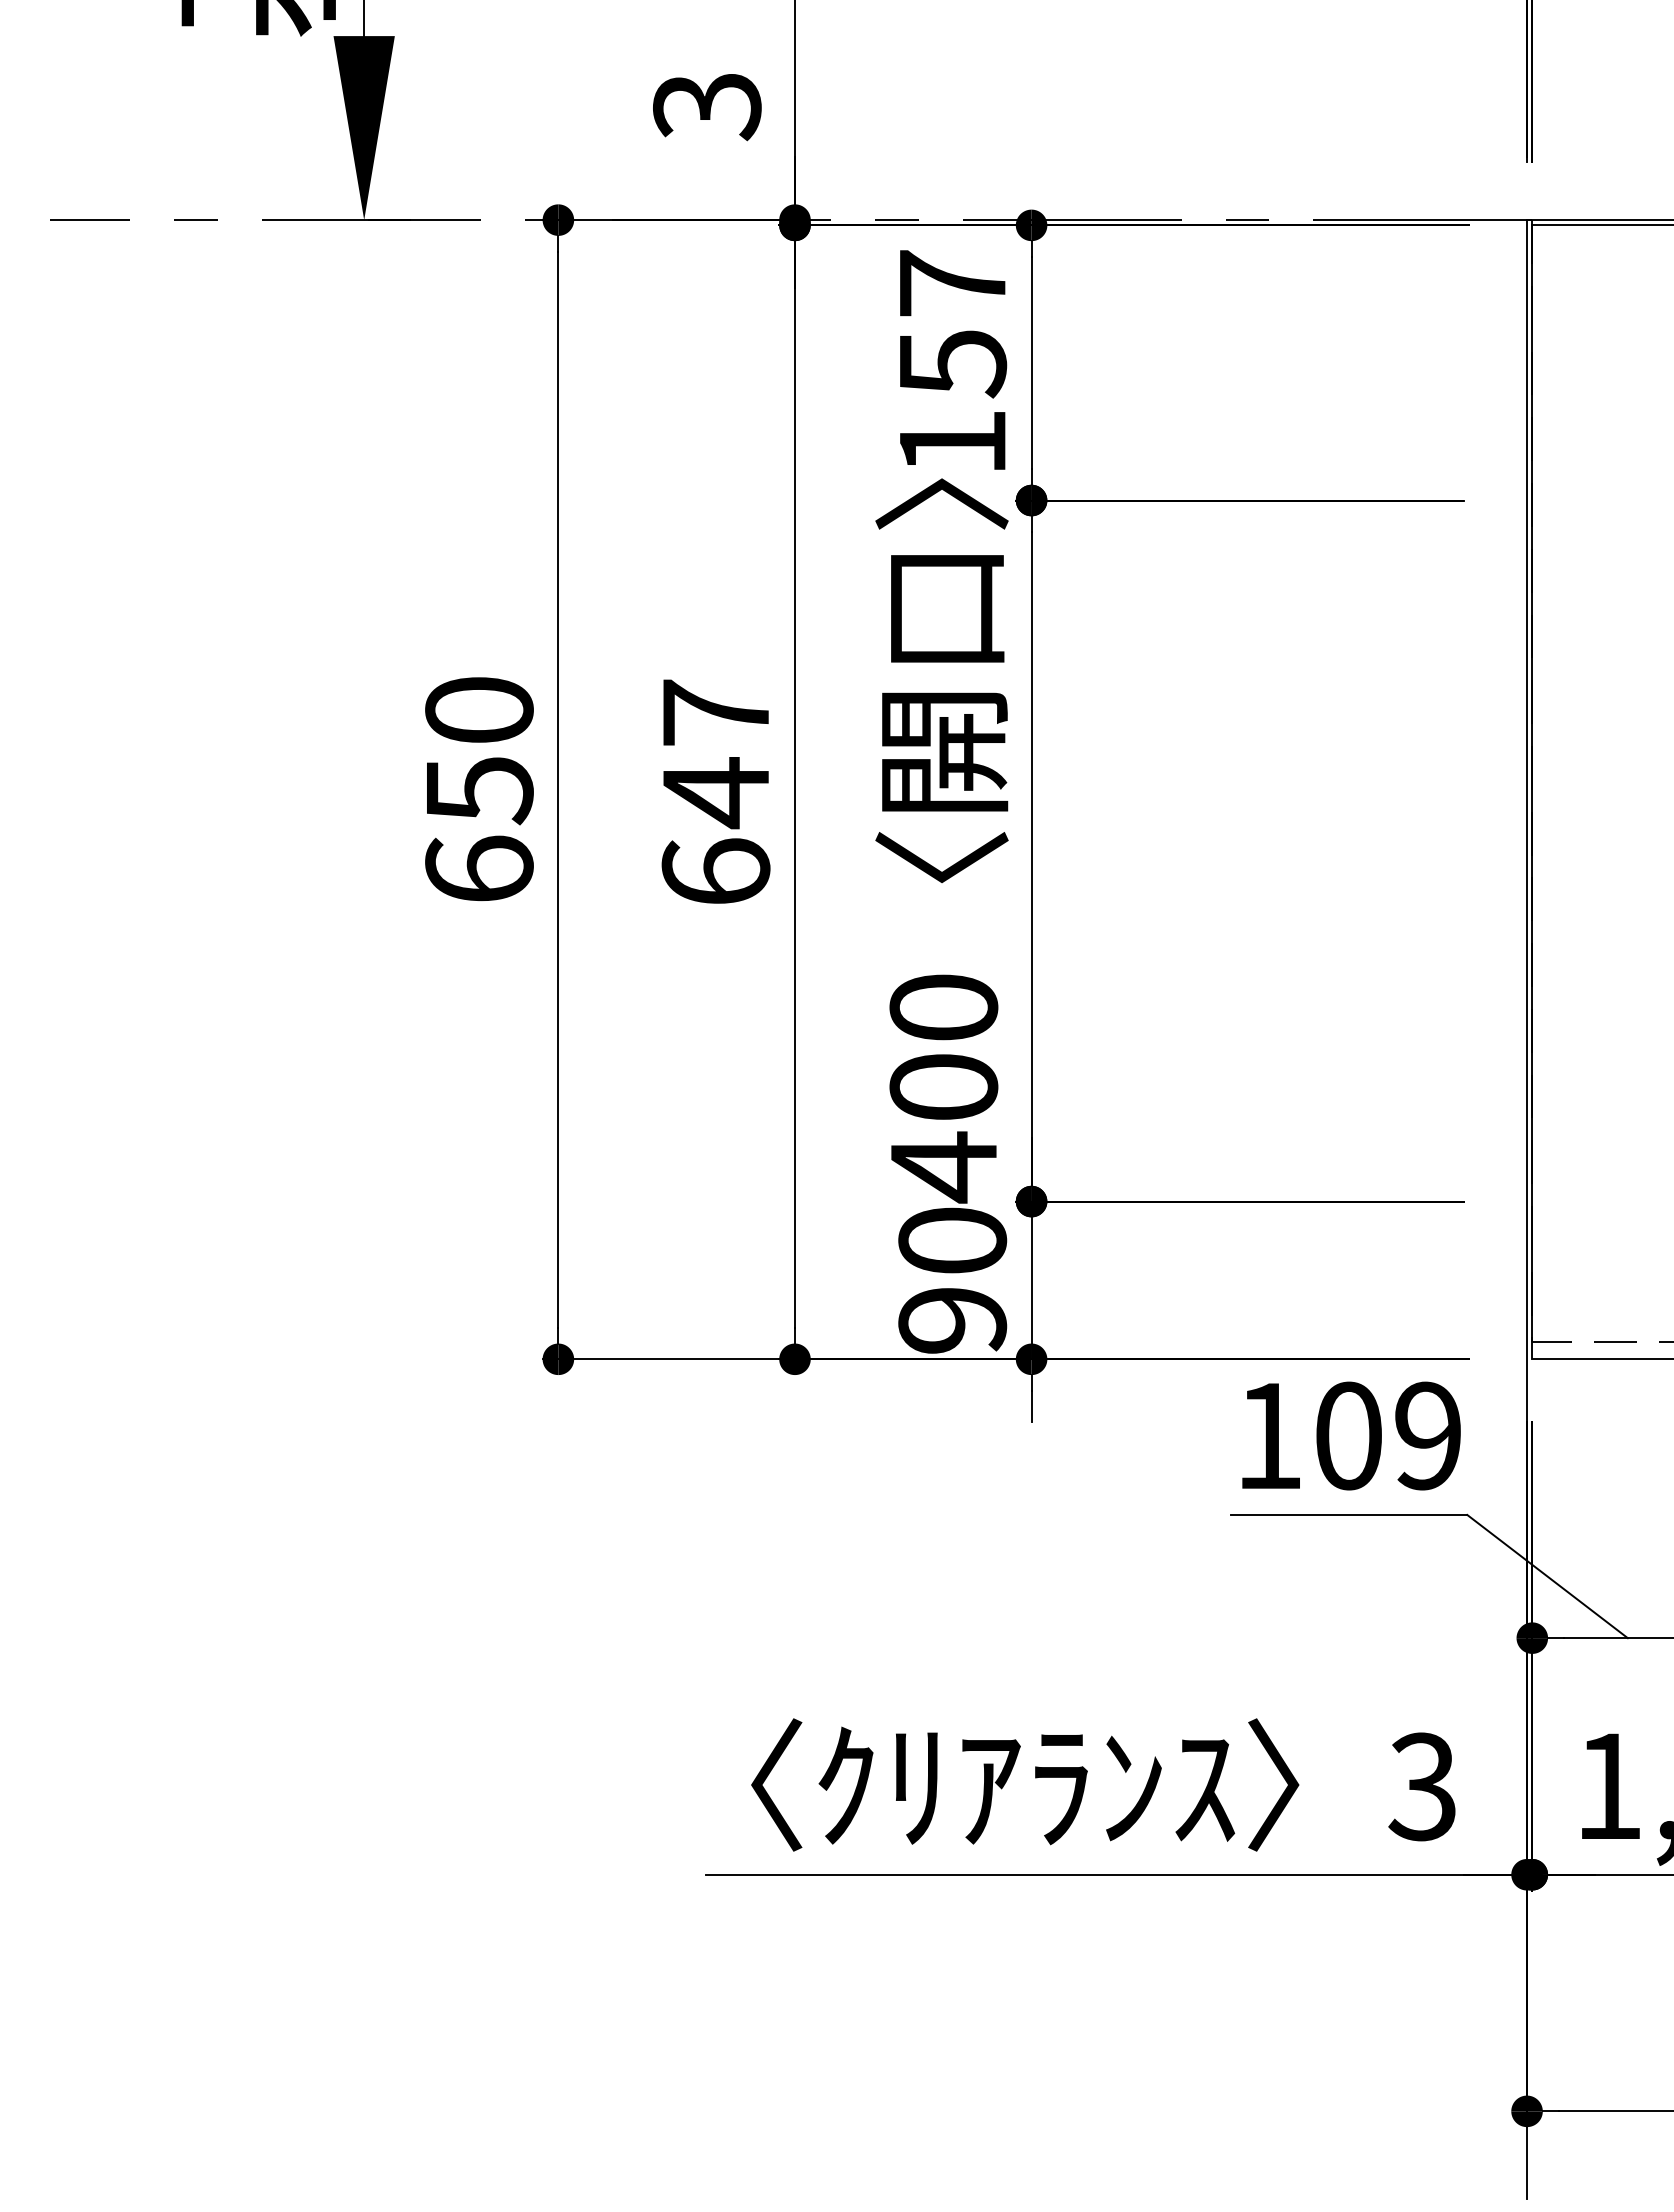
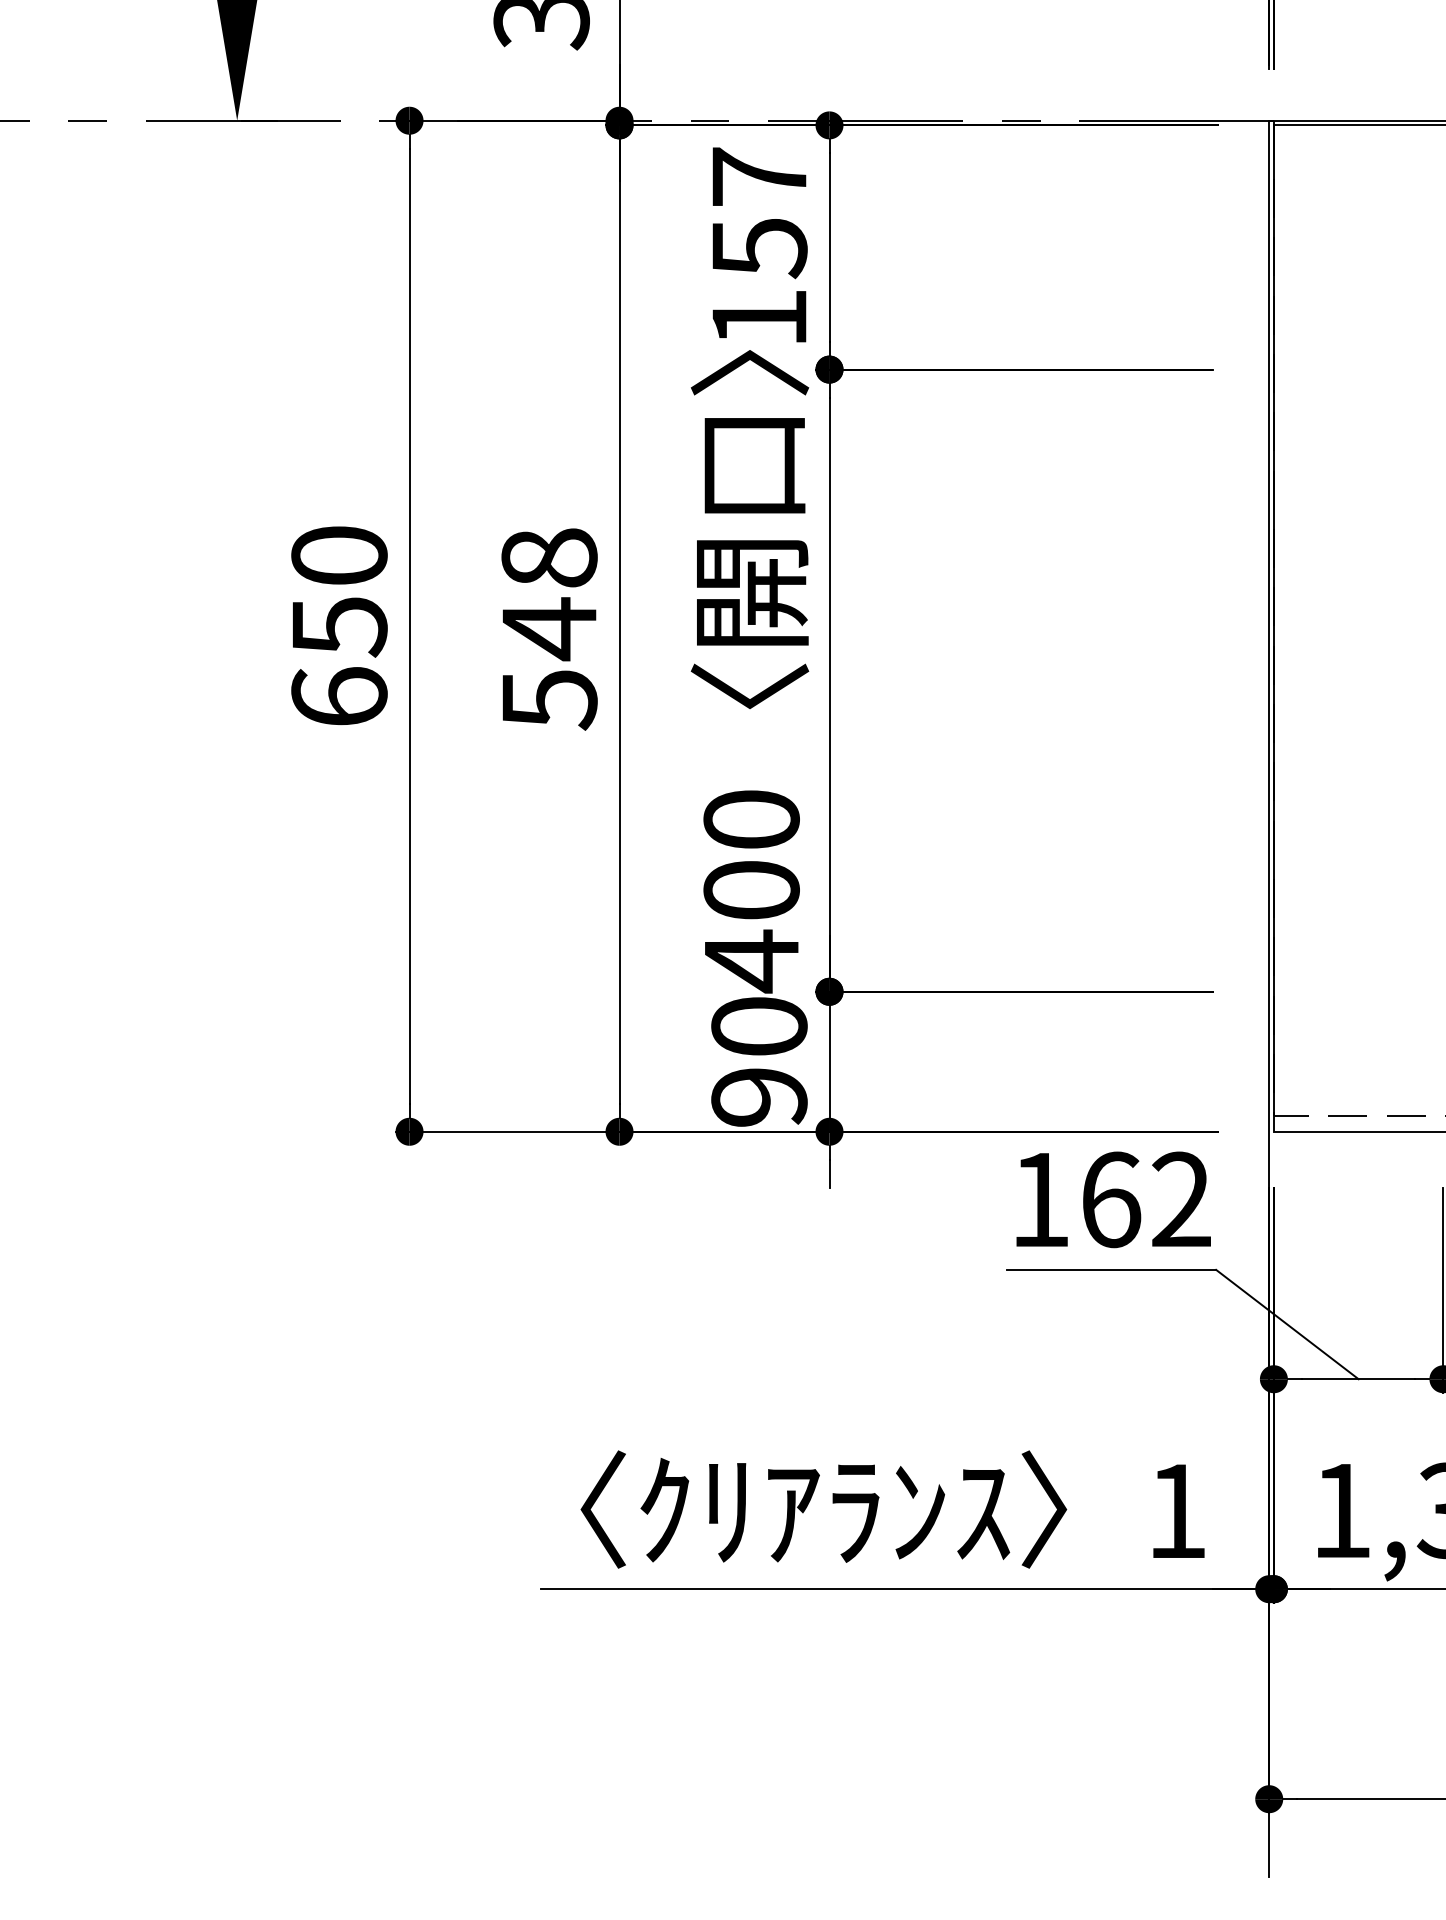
text: (715, 793) -> (548, 629), 647 -> 548
text: (1388, 1435) -> (1146, 1199), 109 -> 162
text: (1421, 1786) -> (1175, 1510), 3 -> 1

